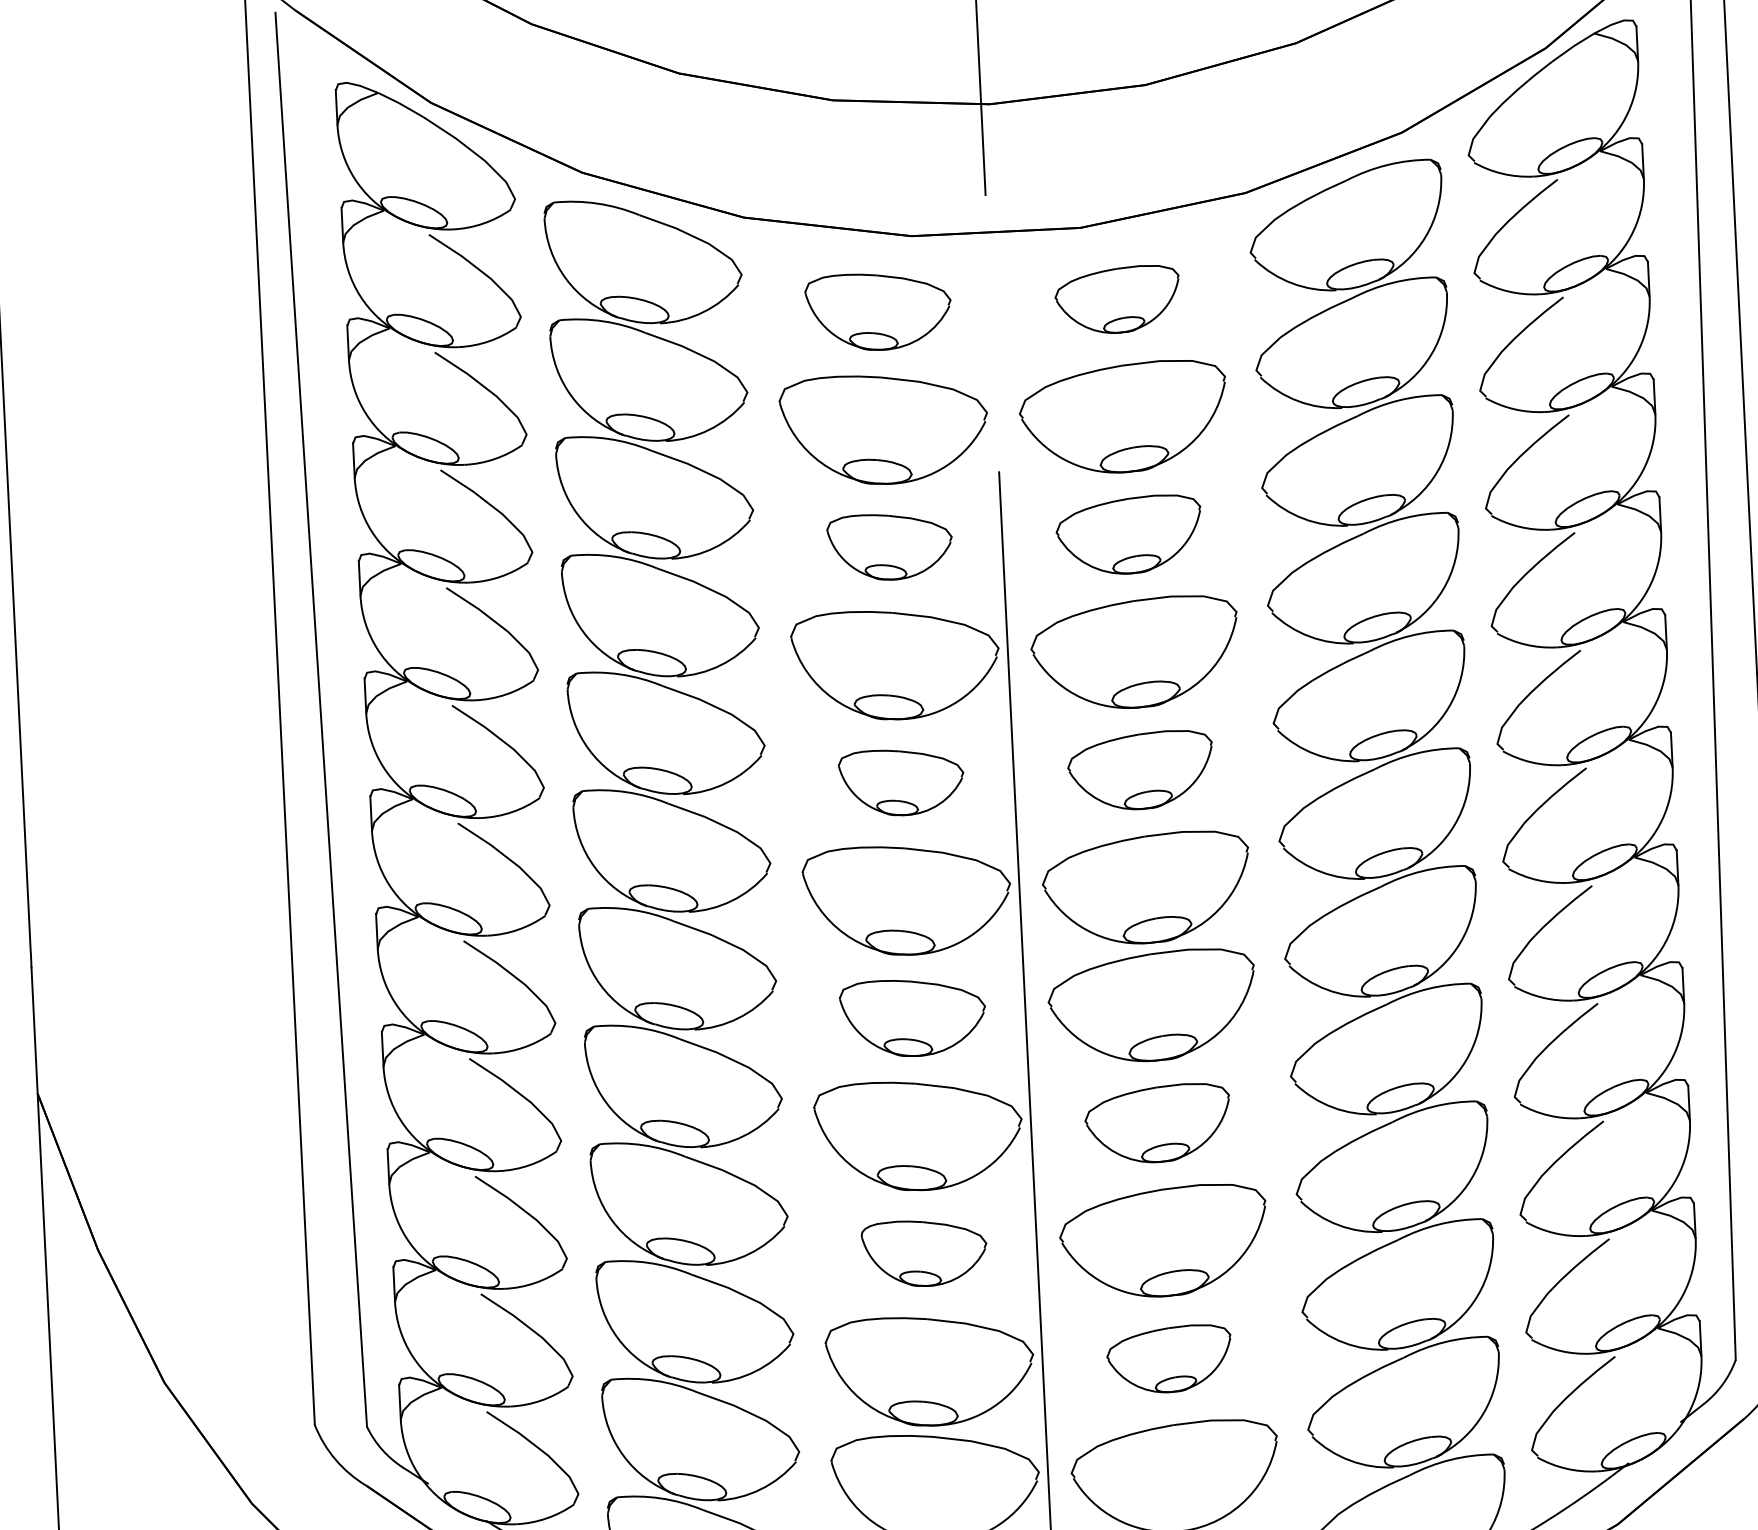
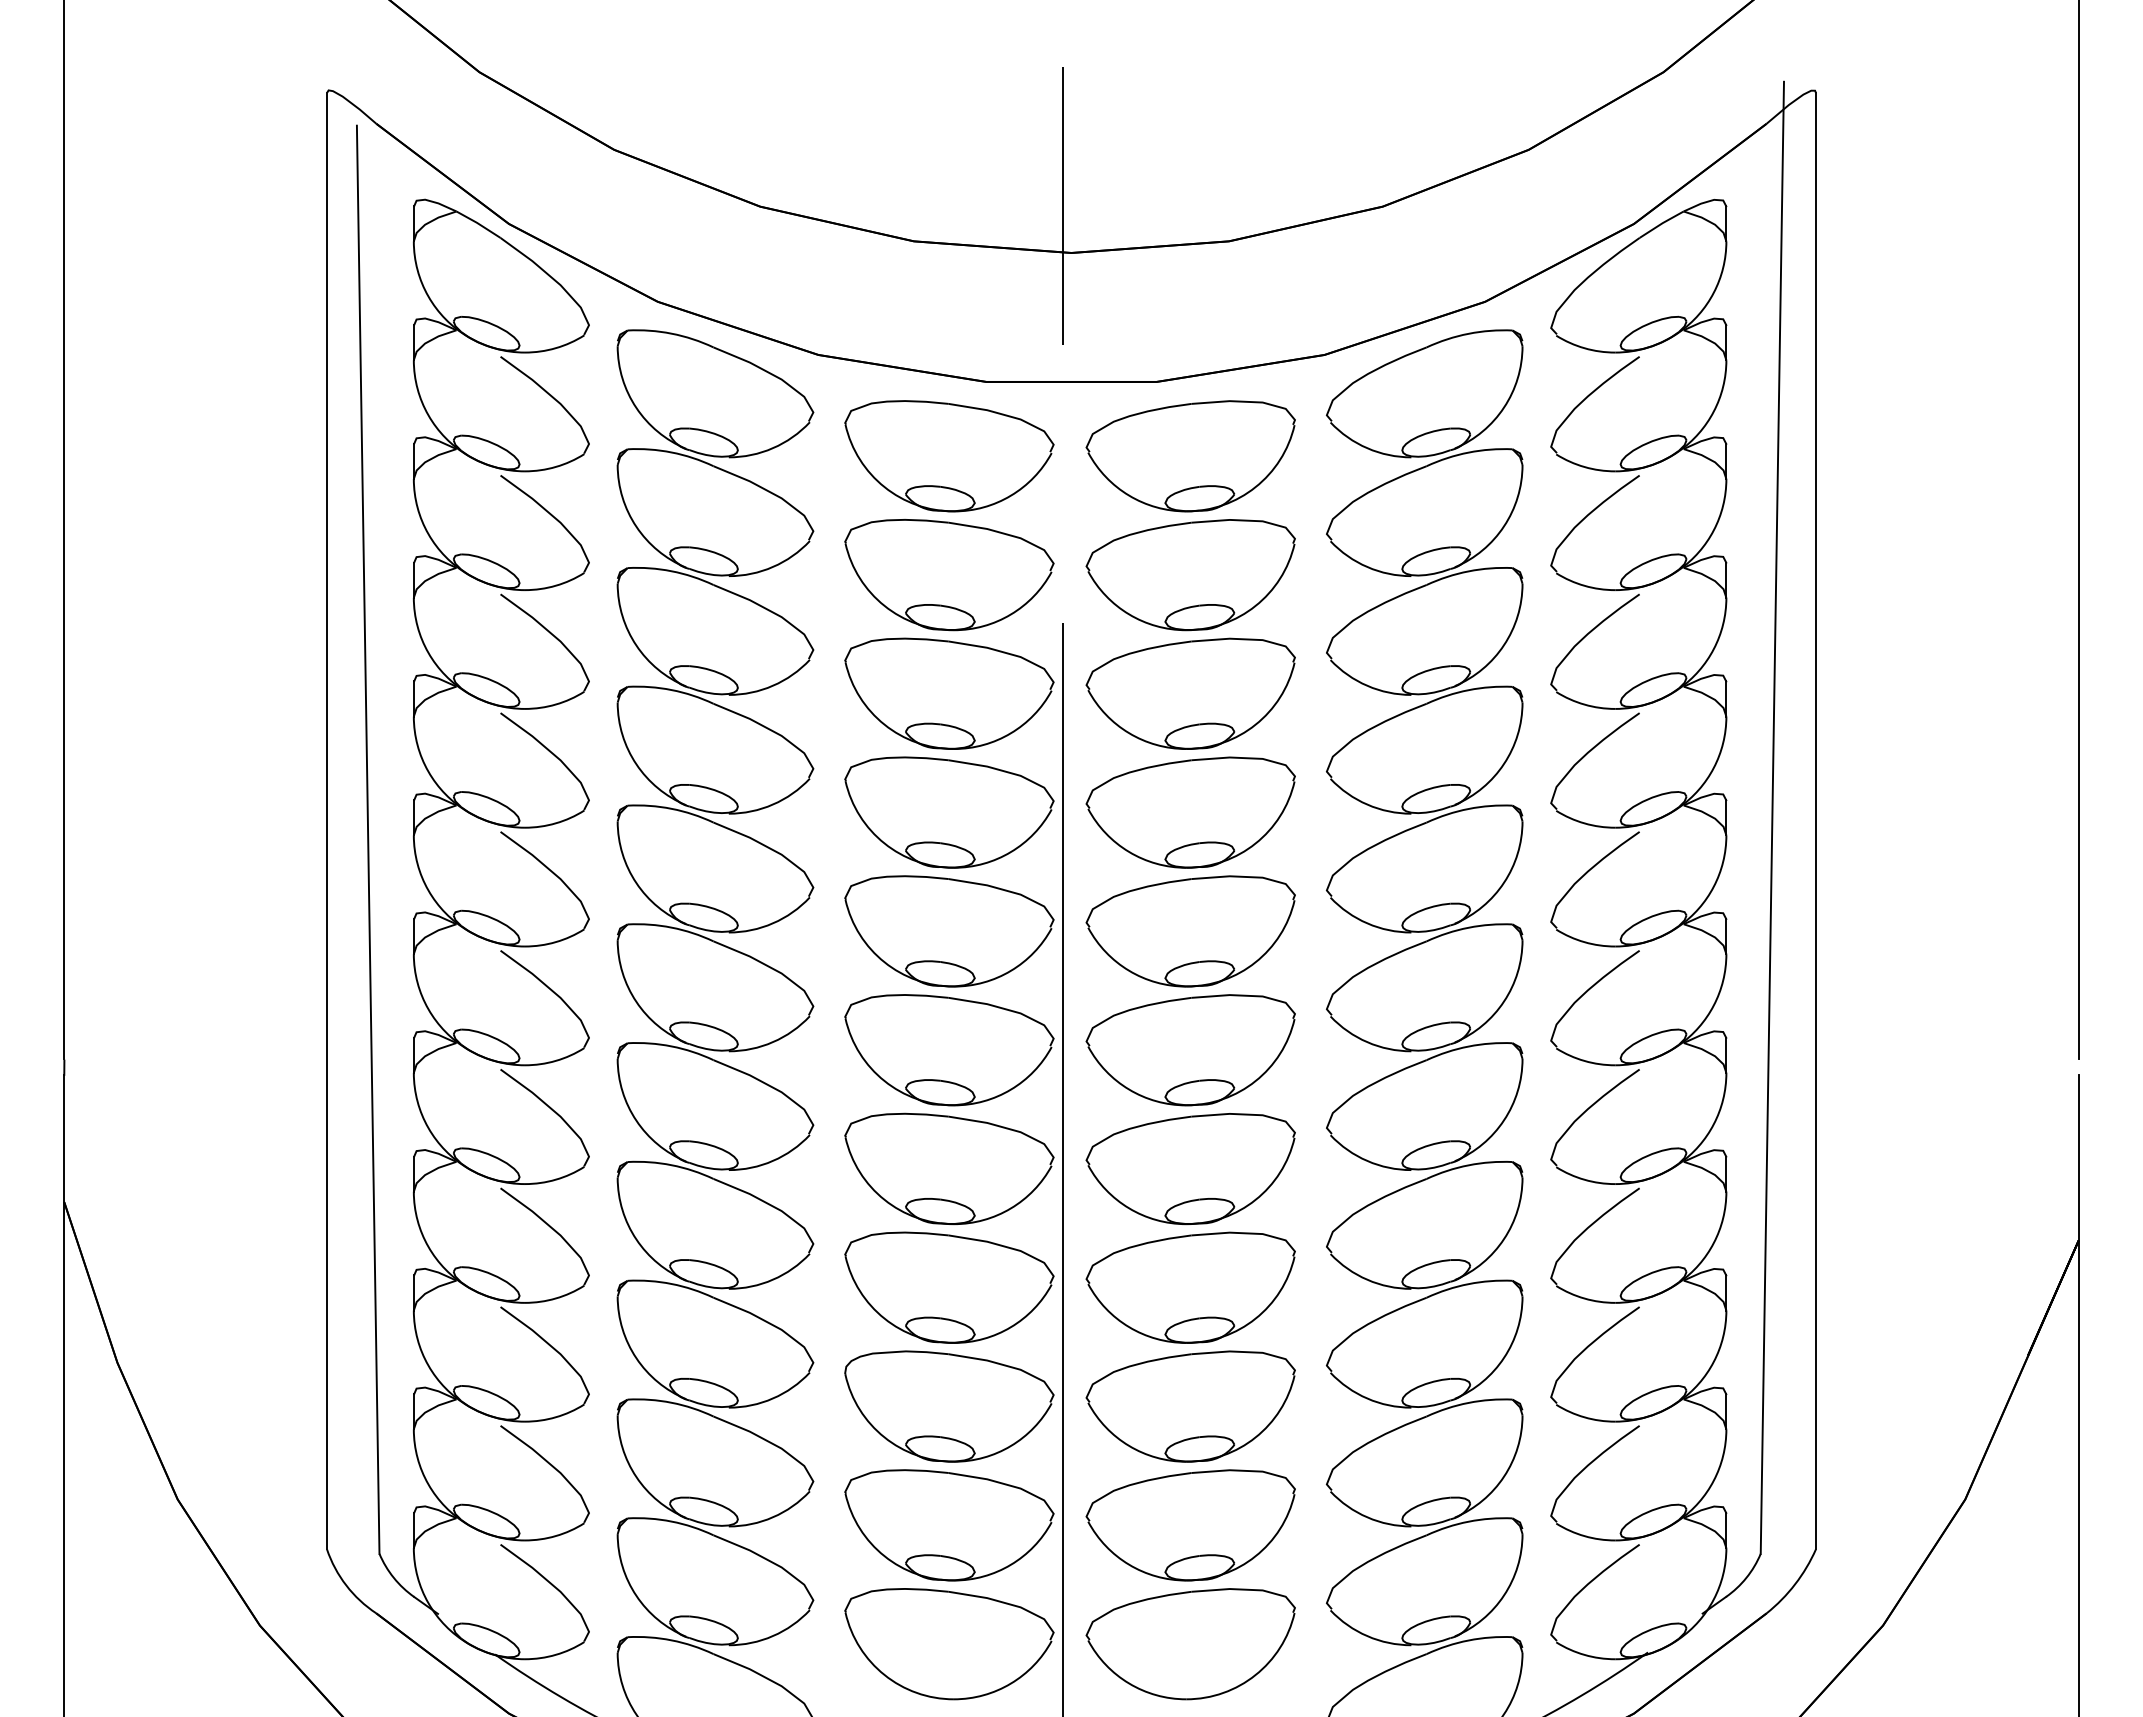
part: (1117, 300) -> (1190, 456), size x1.67
part: (878, 311) -> (949, 456), size x1.43
part: (1128, 535) -> (1190, 693), size x1.43
part: (890, 546) -> (949, 693), size x1.67
part: (1140, 770) -> (1190, 931), size x1.43
part: (901, 782) -> (949, 931), size x1.67
part: (913, 1017) -> (949, 1168), size x1.43
part: (1157, 1123) -> (1190, 1287), size x1.43
part: (924, 1253) -> (949, 1406), size x1.67
part: (1169, 1359) -> (1190, 1525), size x1.67

